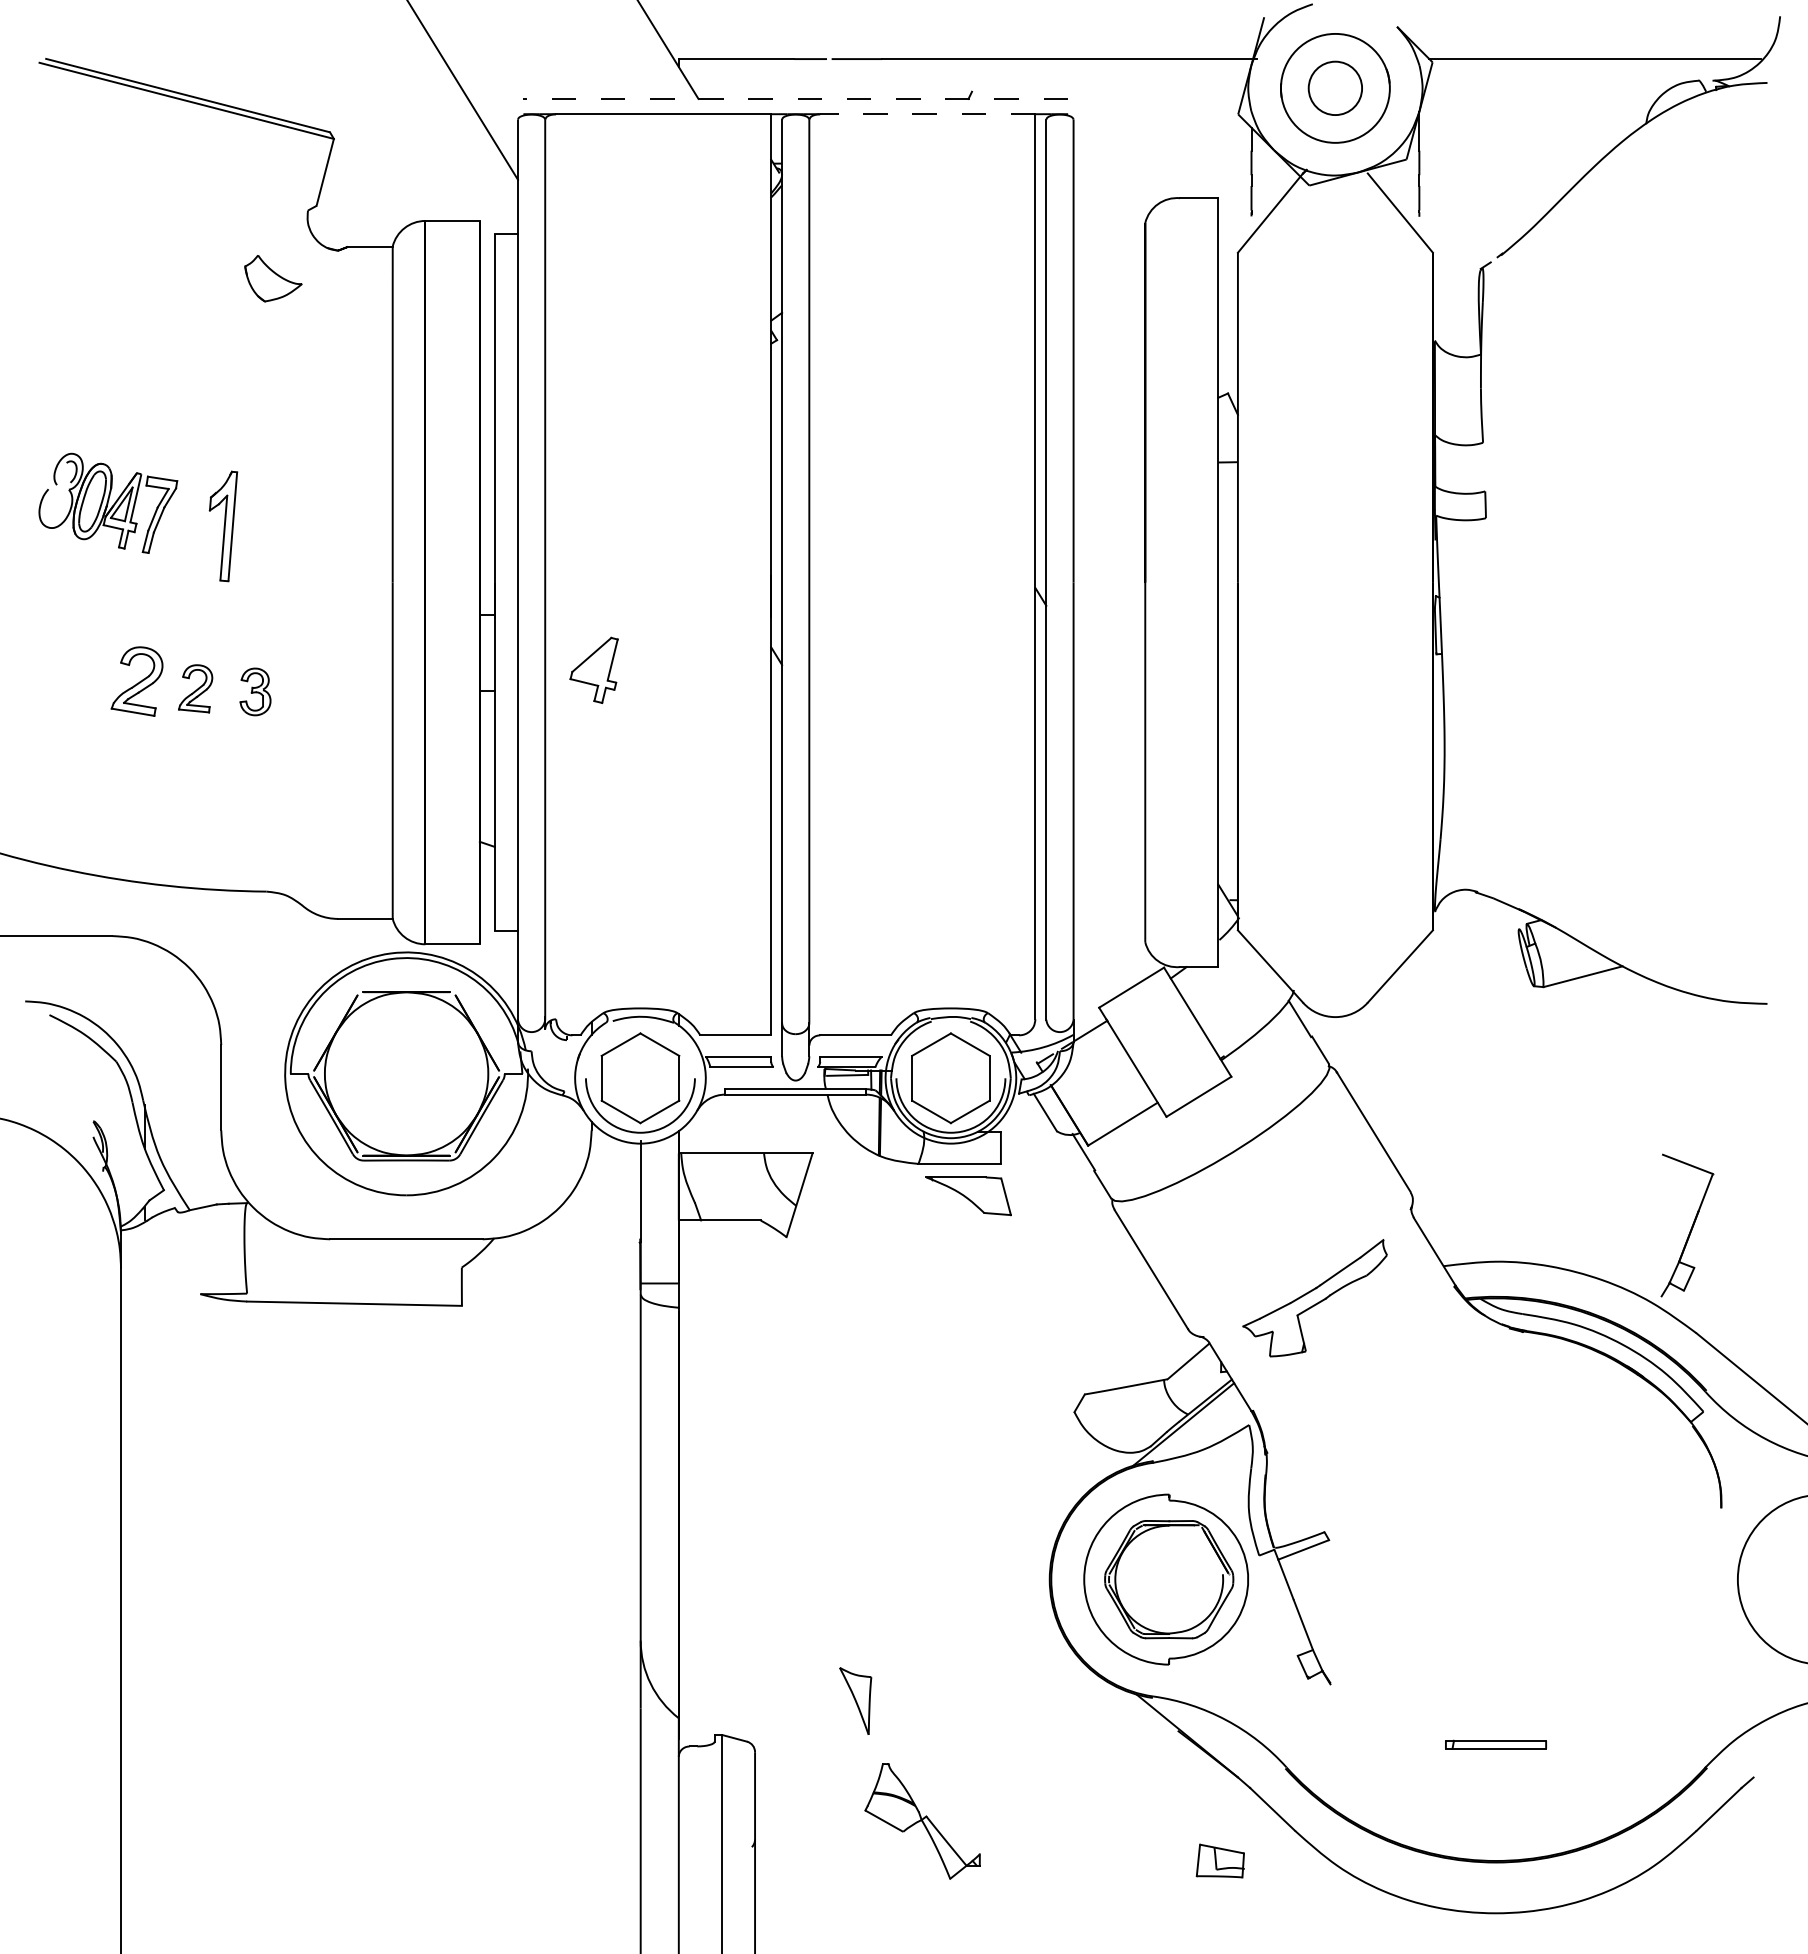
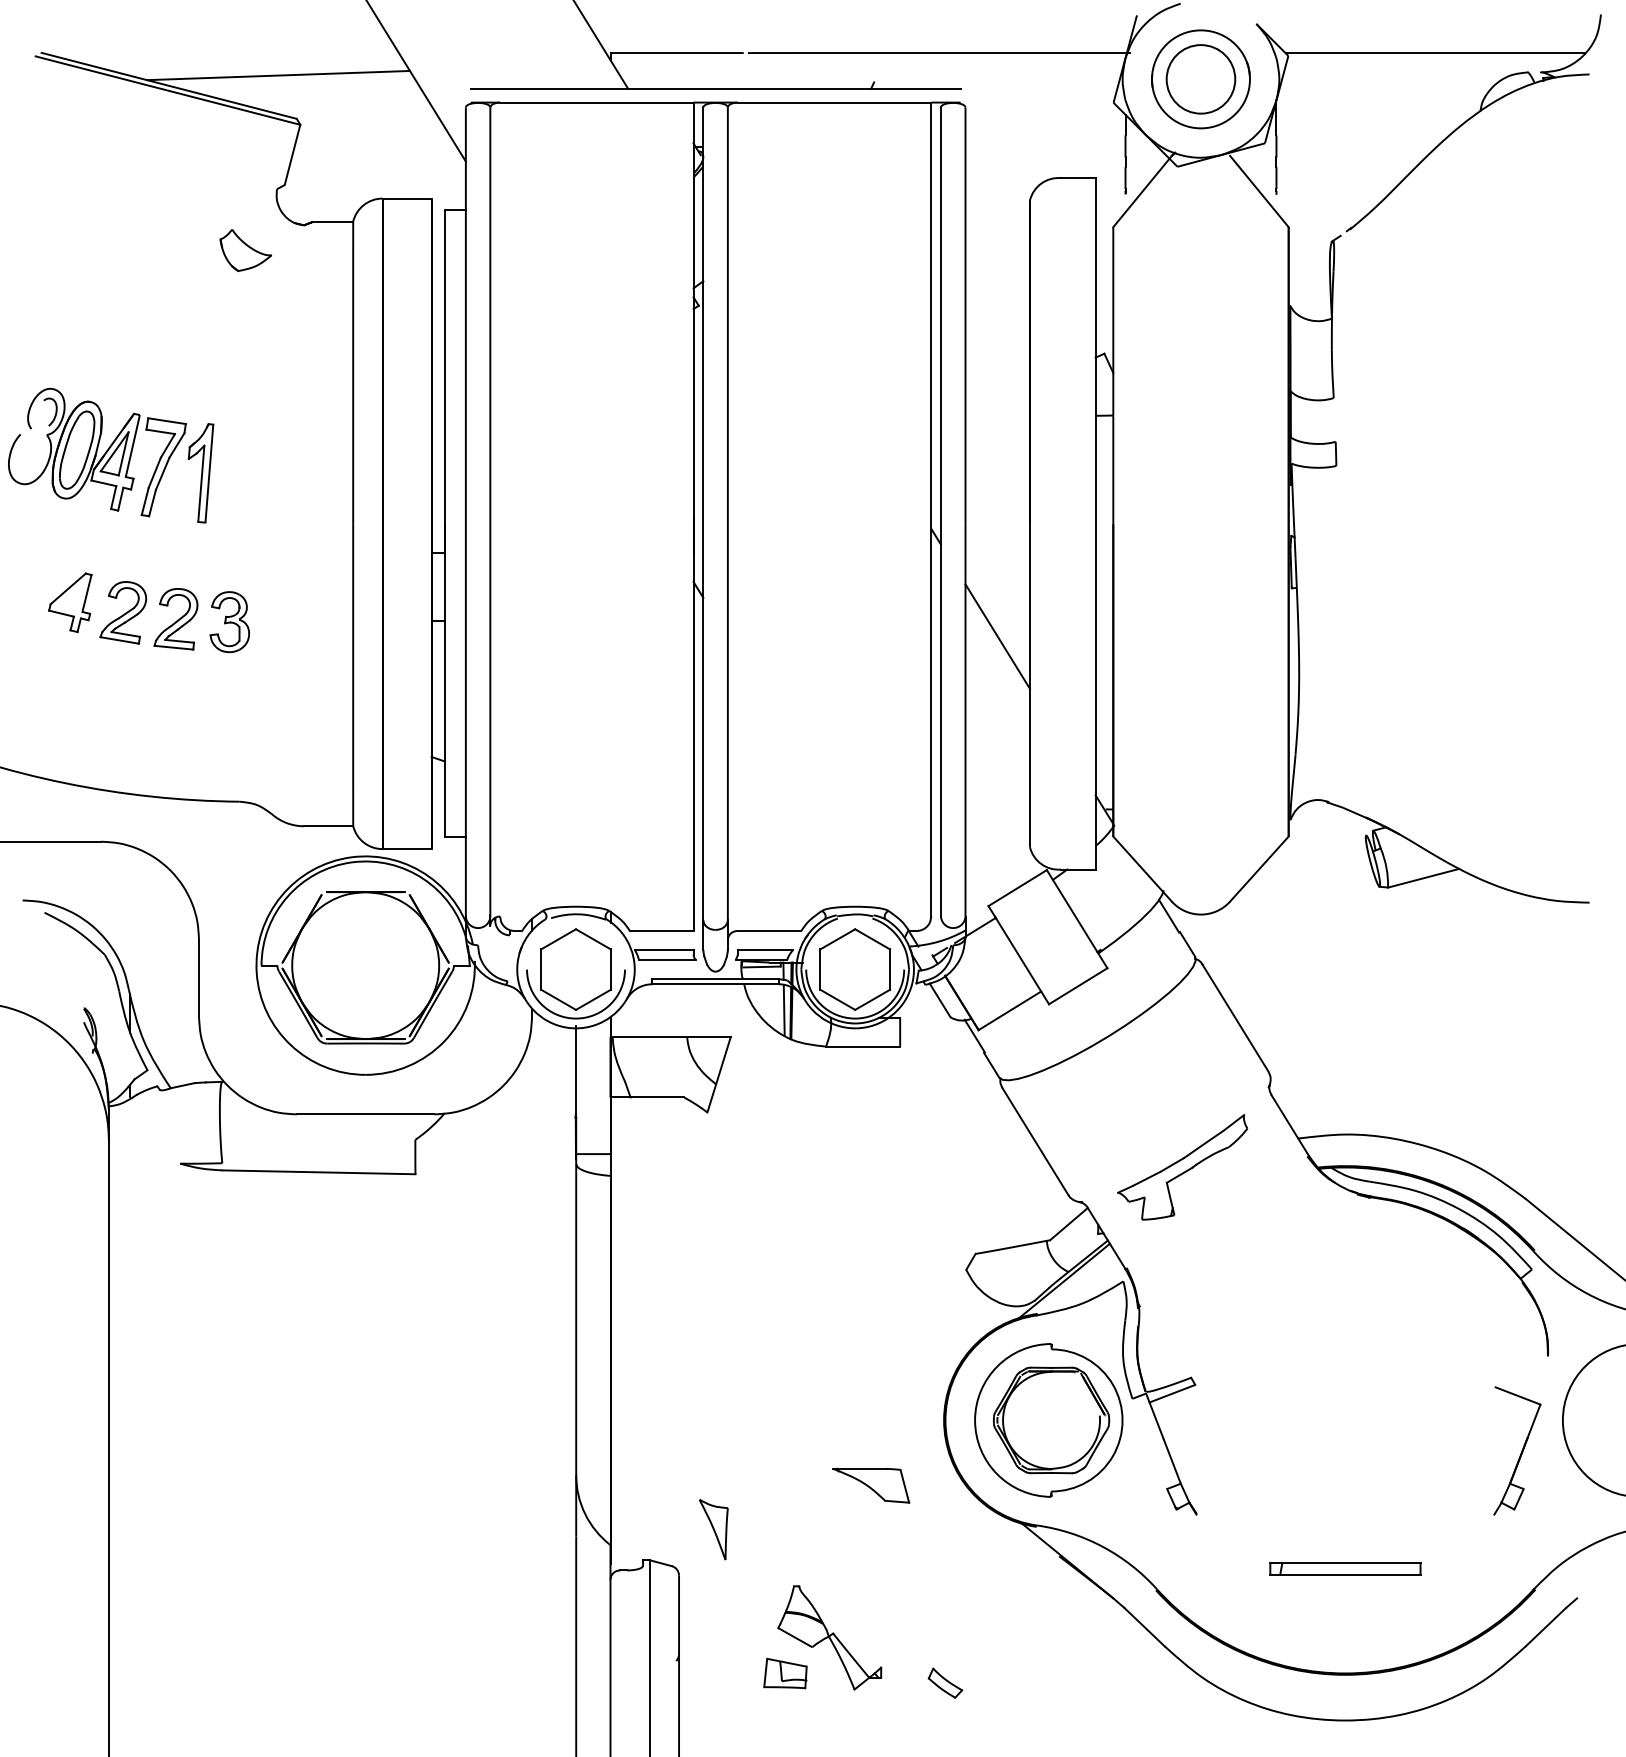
line: (309, 84) -> (278, 75), added
circle: (1335, 88) -> (1201, 79), size x1.43
line: (795, 98) -> (715, 88), dashed -> solid
line: (927, 114) -> (834, 102), dashed -> solid
part: (108, 503) -> (97, 452), size x1.43
part: (593, 669) -> (69, 601), moved
part: (195, 688) -> (175, 619), size x1.43
part: (255, 691) -> (229, 621), size x1.43
line: (1109, 707) -> (997, 636), added
line: (871, 1123) -> (783, 1010), added
part: (968, 1196) -> (871, 1485), moved
part: (1687, 1225) -> (1517, 1450), moved
part: (855, 1700) -> (713, 1529), moved
part: (1495, 1744) -> (1344, 1568), size x1.67
part: (1219, 1860) -> (784, 1673), moved
part: (1050, 1871) -> (944, 1682), added

